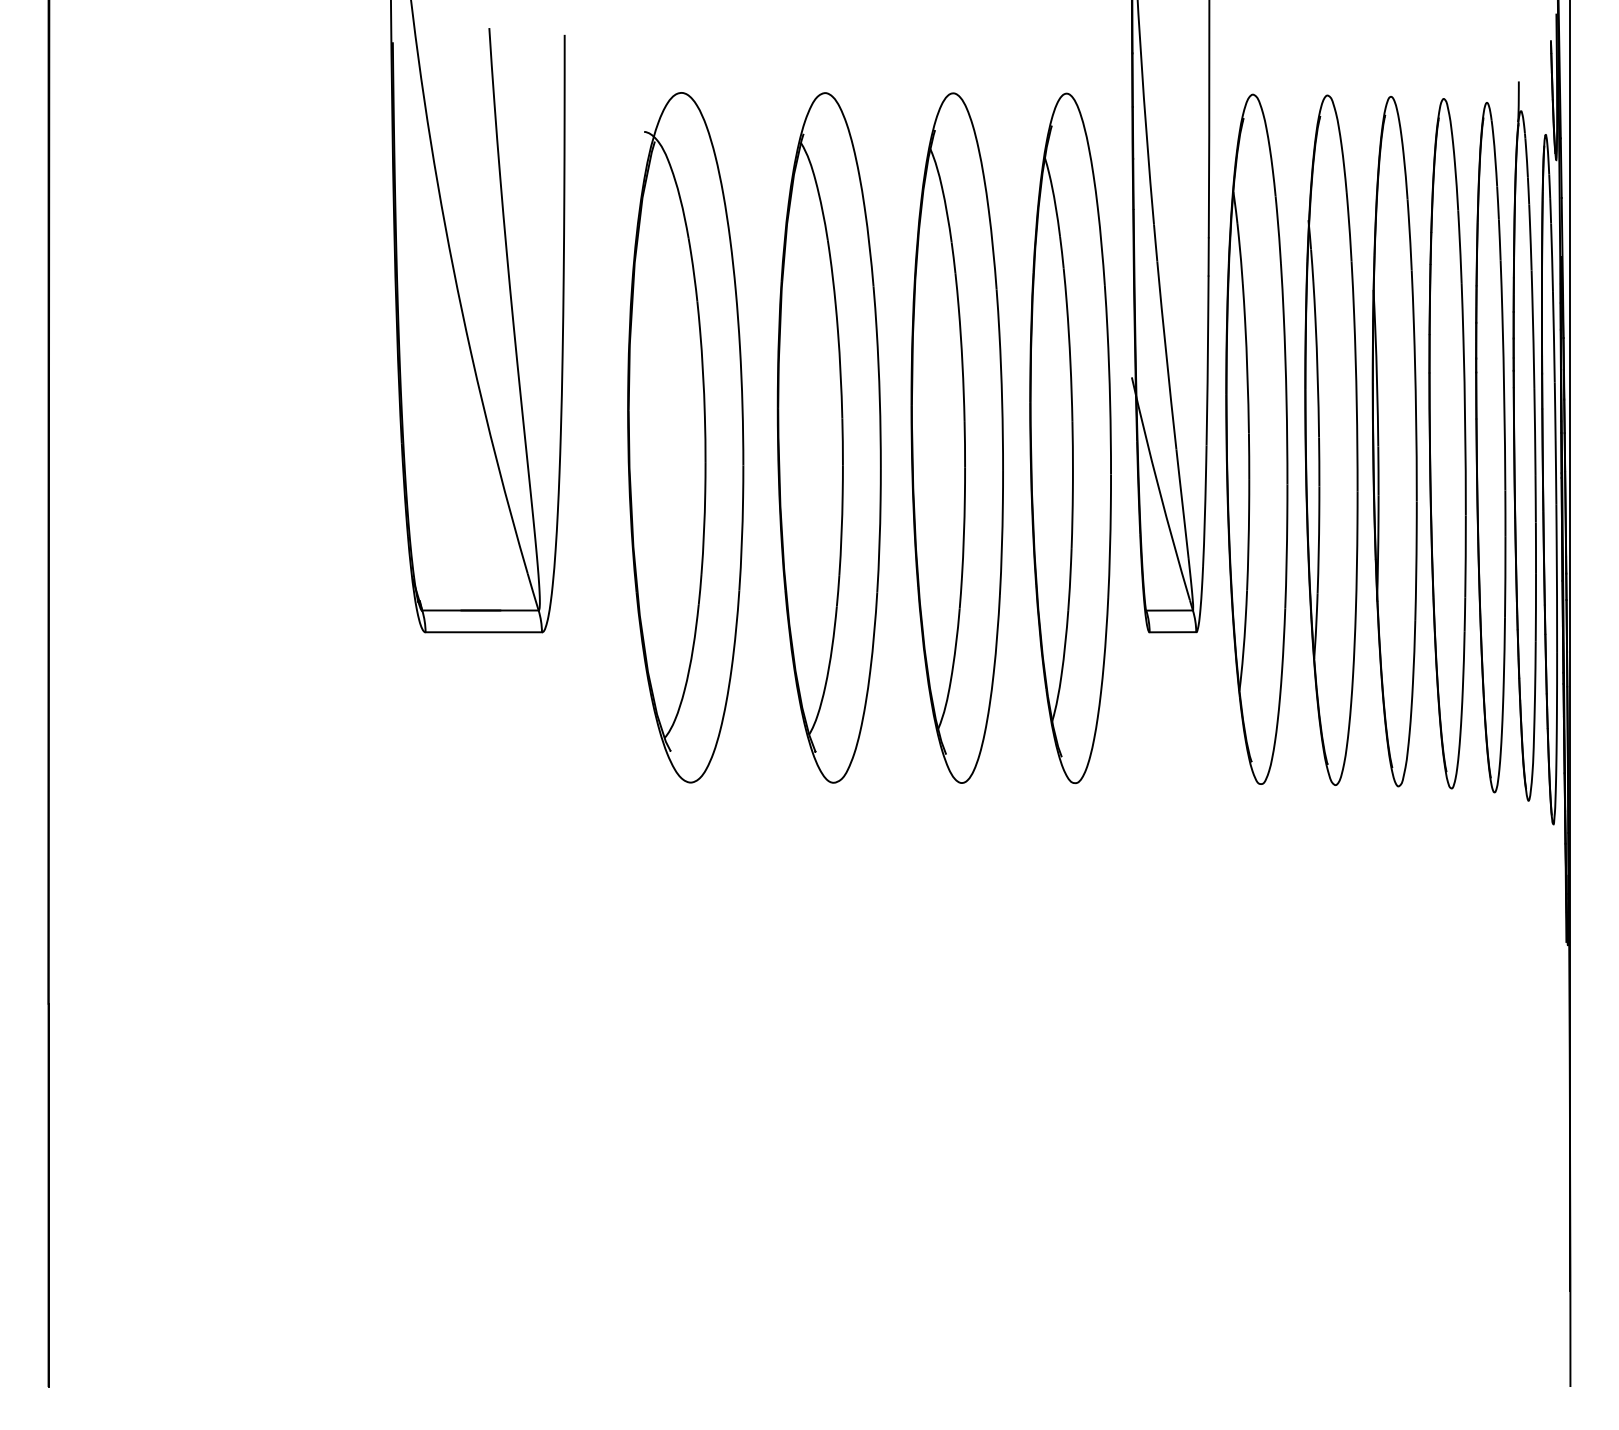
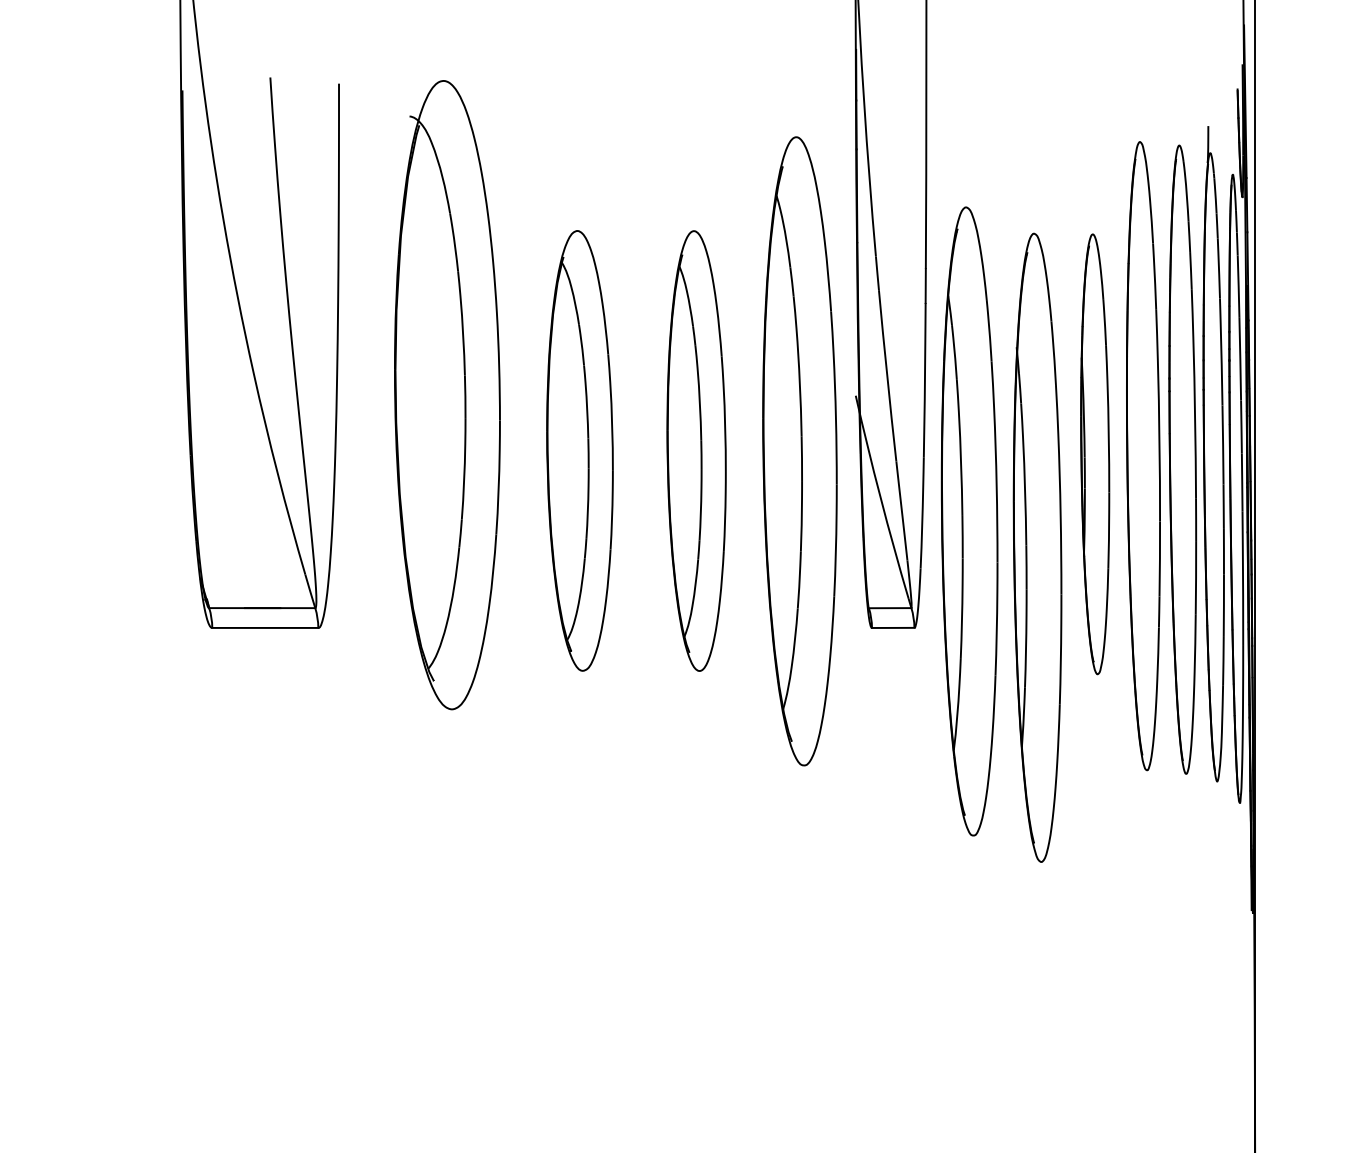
part: (685, 437) -> (447, 394), moved
part: (828, 437) -> (579, 450), size x0.7
part: (956, 437) -> (695, 450), size x0.7
part: (1256, 438) -> (969, 520), moved
part: (1331, 439) -> (1037, 547), moved
part: (1394, 441) -> (1095, 454), size x0.7

